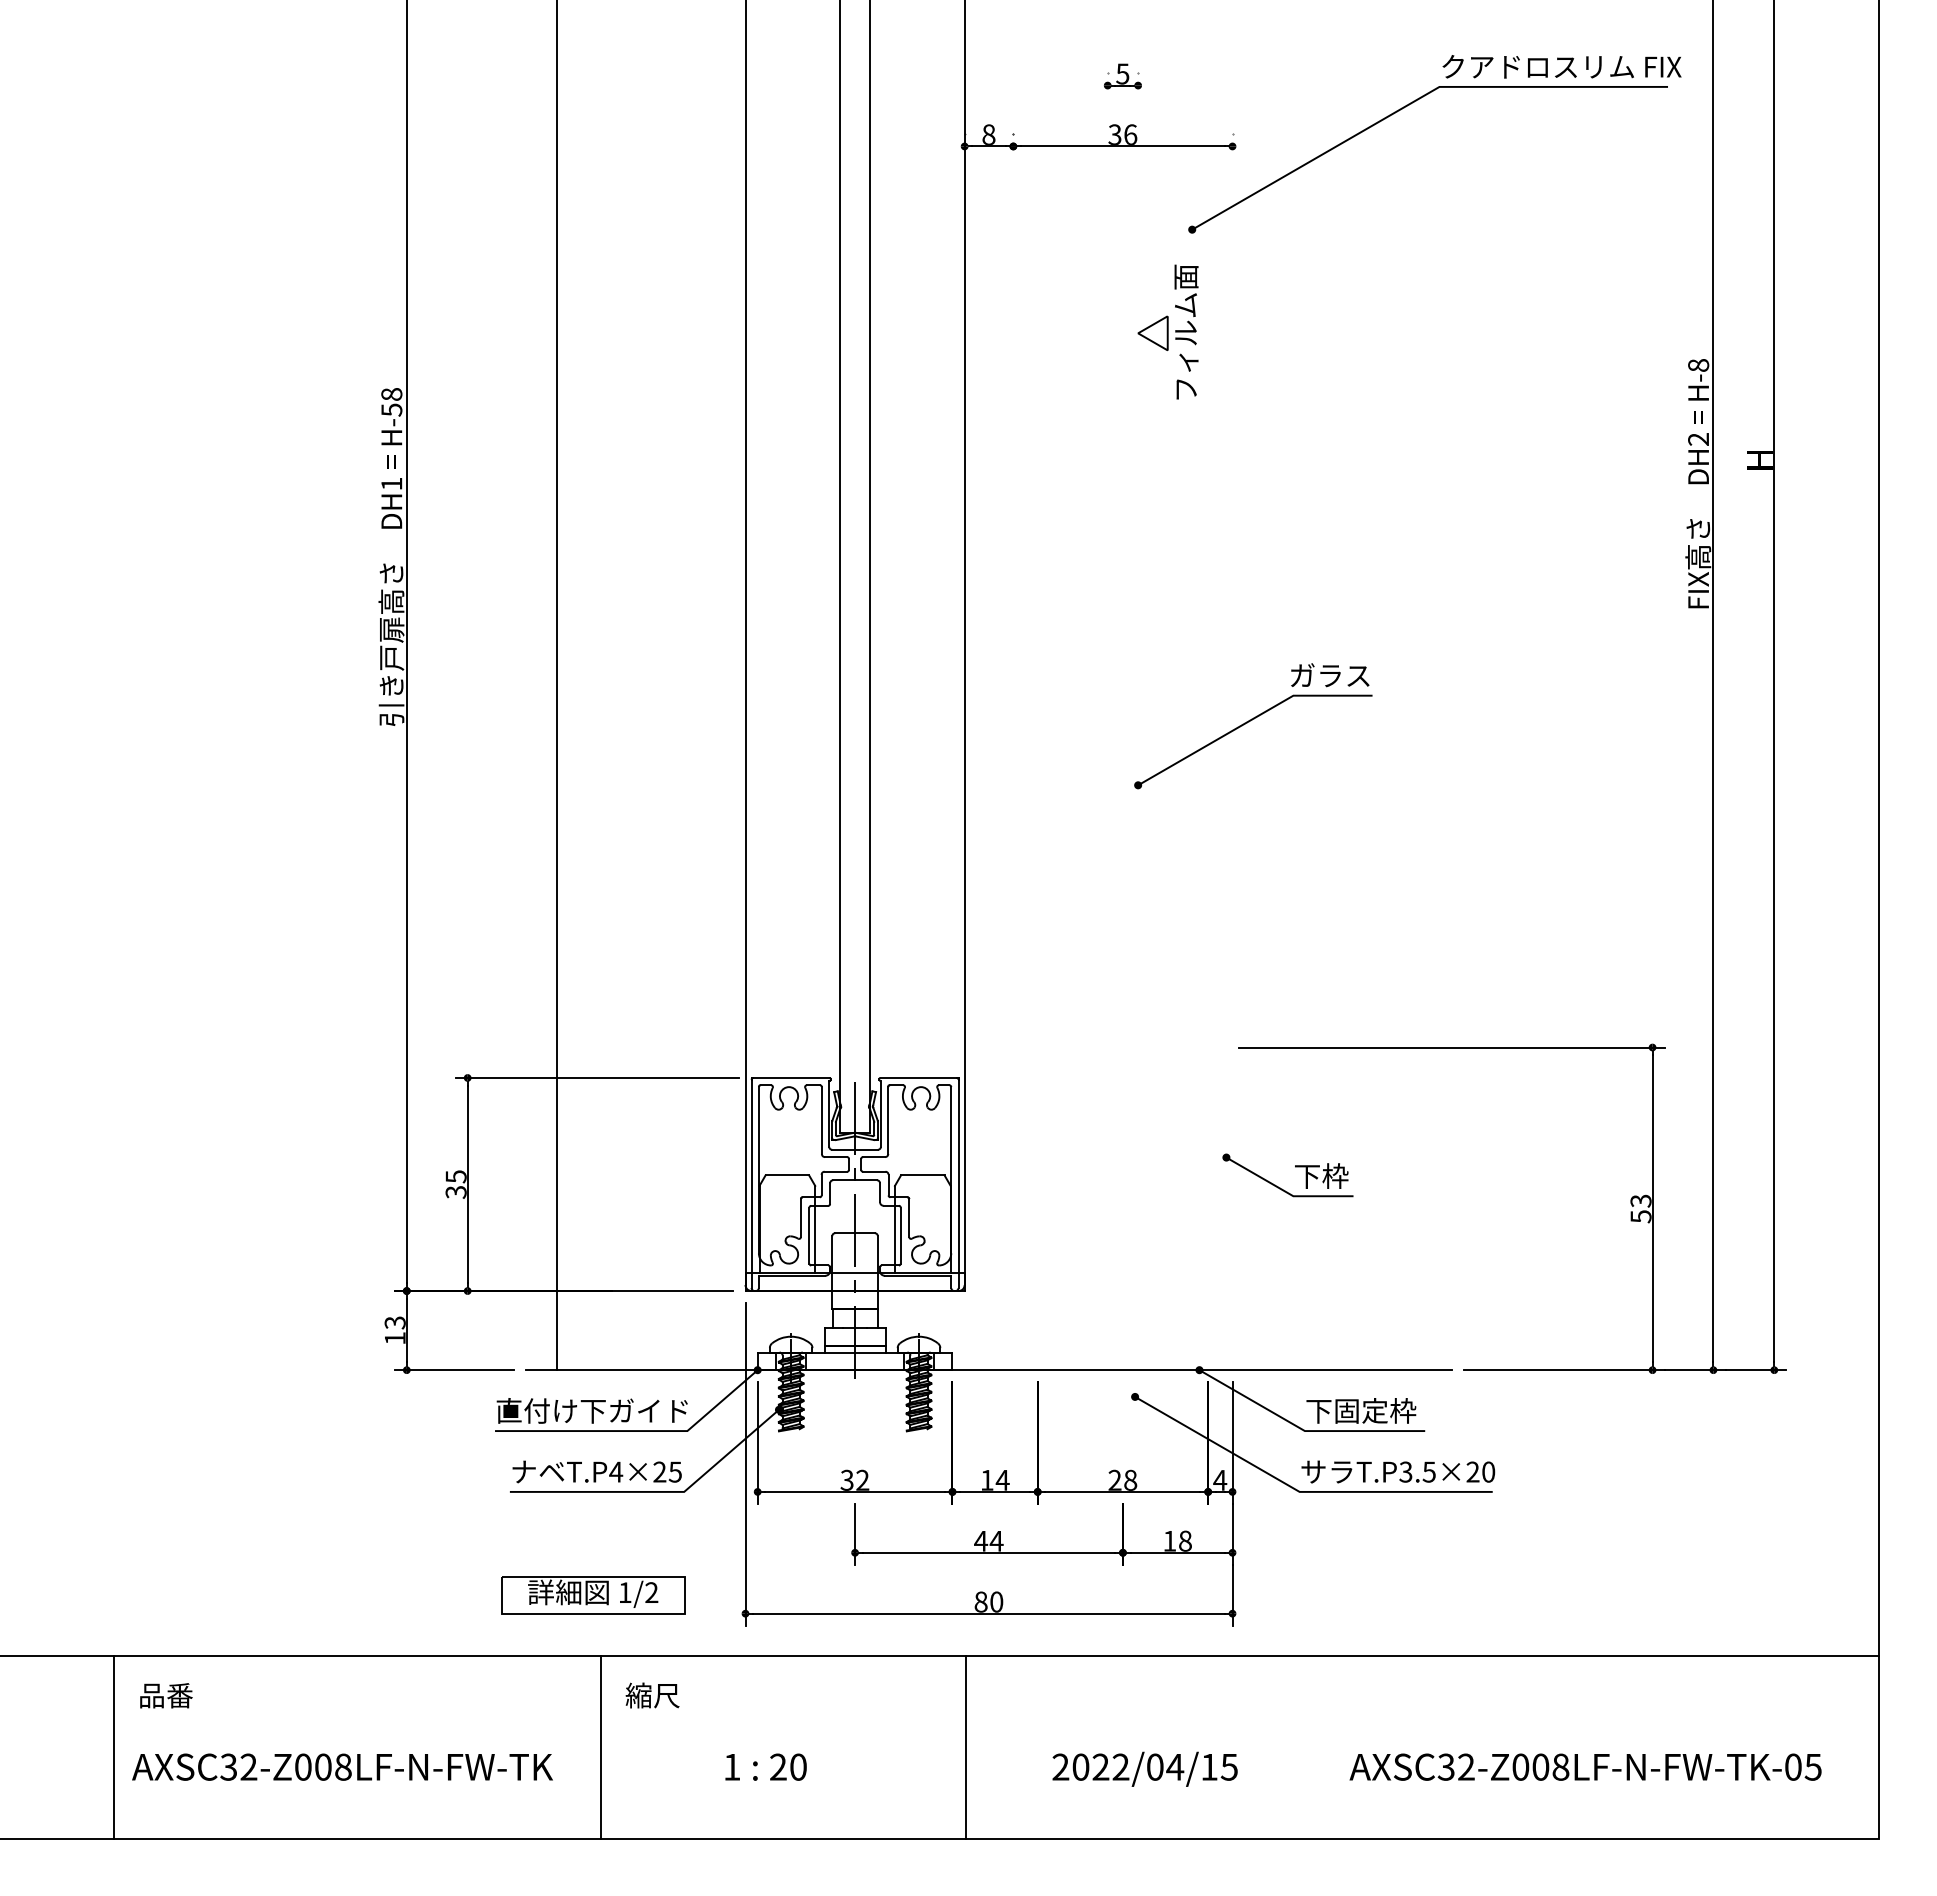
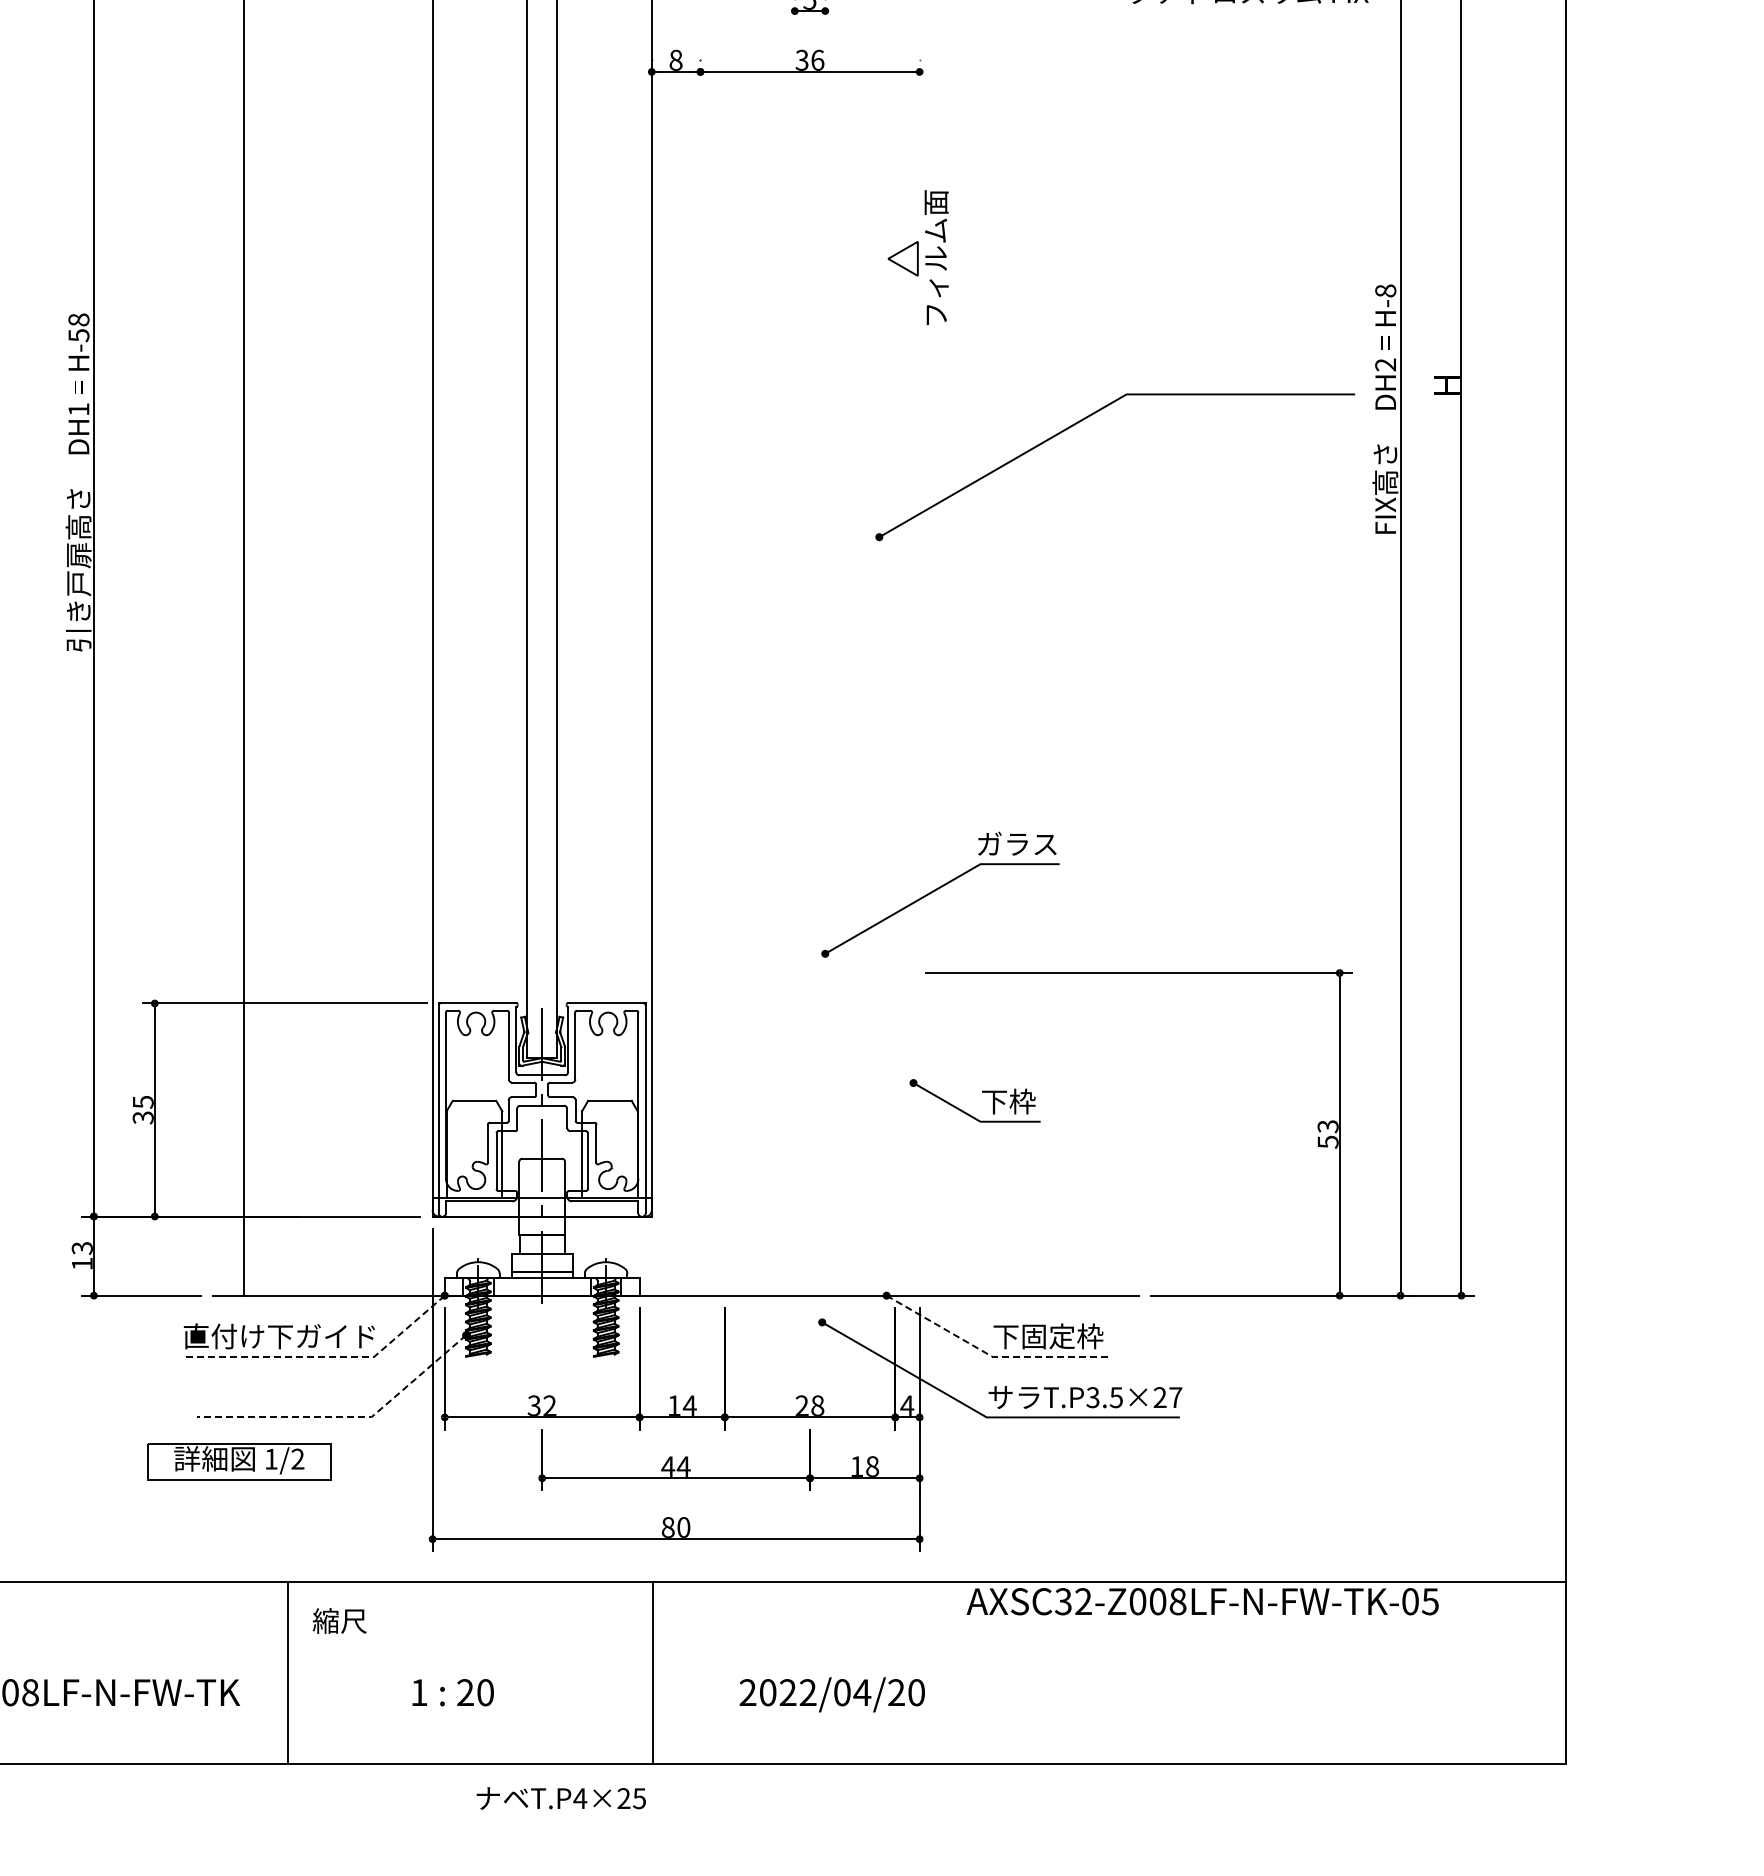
part: (1399, 111) -> (1086, 418), moved
part: (1167, 331) -> (917, 256), moved
part: (1253, 726) -> (940, 894), moved
line: (637, 1431) -> (324, 1356), solid -> dashed
line: (1304, 1431) -> (991, 1356), solid -> dashed
text: (596, 1471) -> (560, 1797), moved
text: (1488, 1471) -> (1175, 1396), T.P3.5×20 -> T.P3.5×27
line: (660, 1491) -> (347, 1416), solid -> dashed
part: (593, 1595) -> (239, 1461), moved
text: (1219, 1766) -> (906, 1691), 2022/04/15 -> 2022/04/20
text: (1585, 1766) -> (1202, 1600), moved

